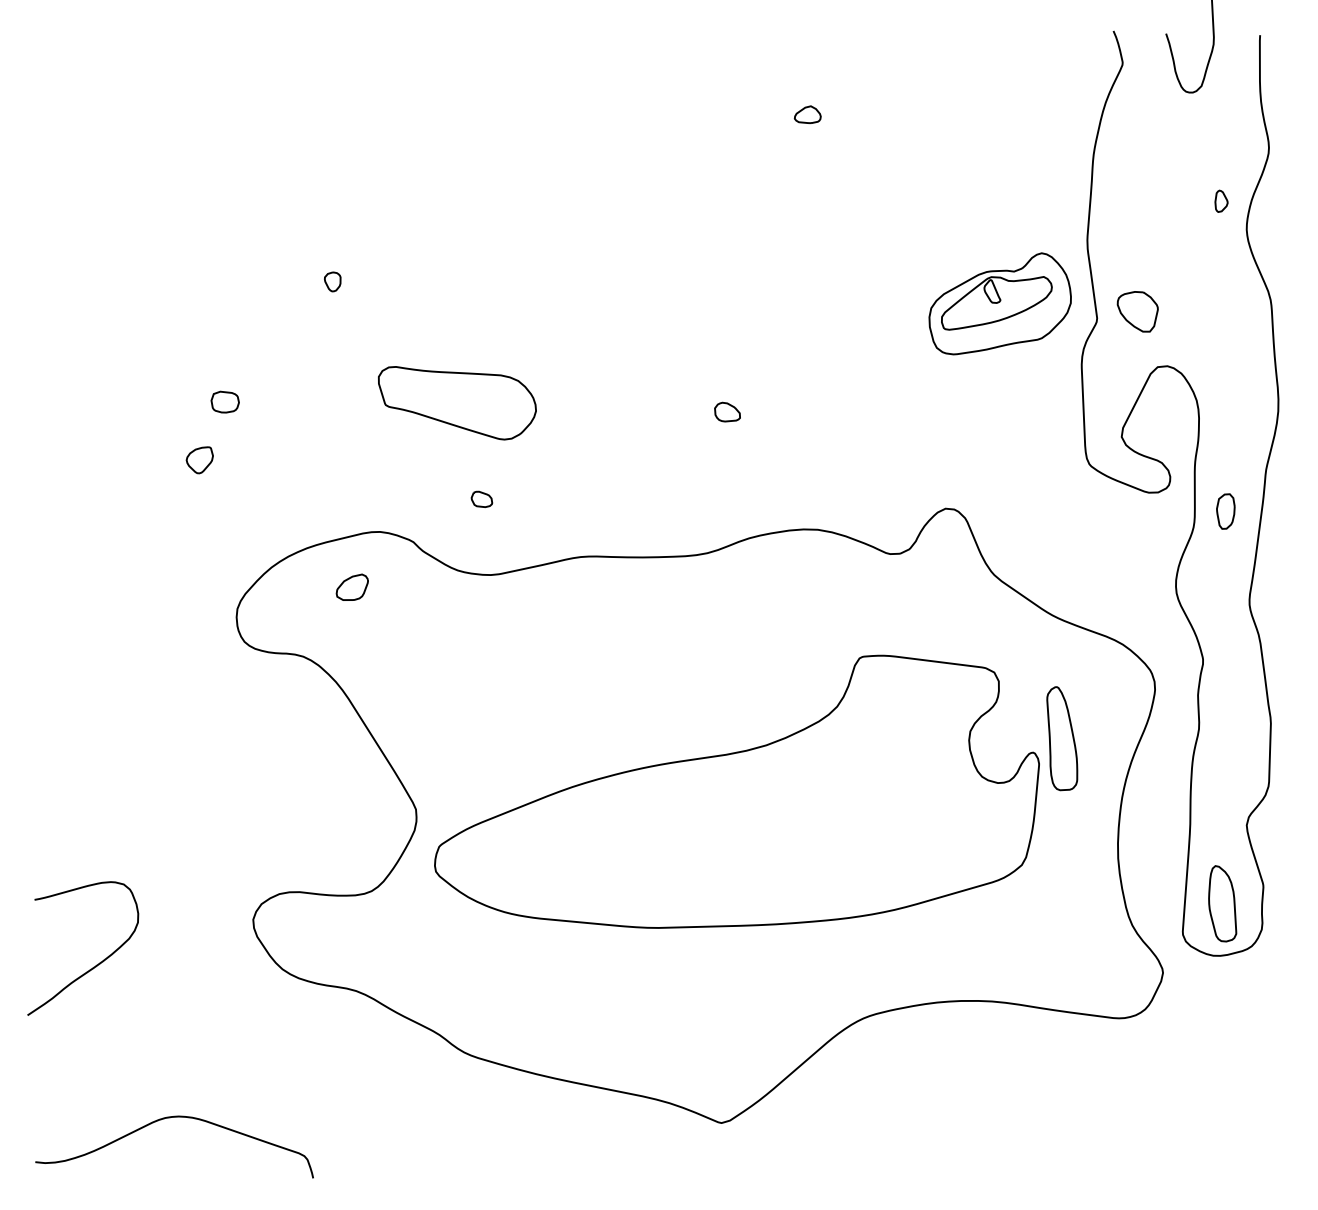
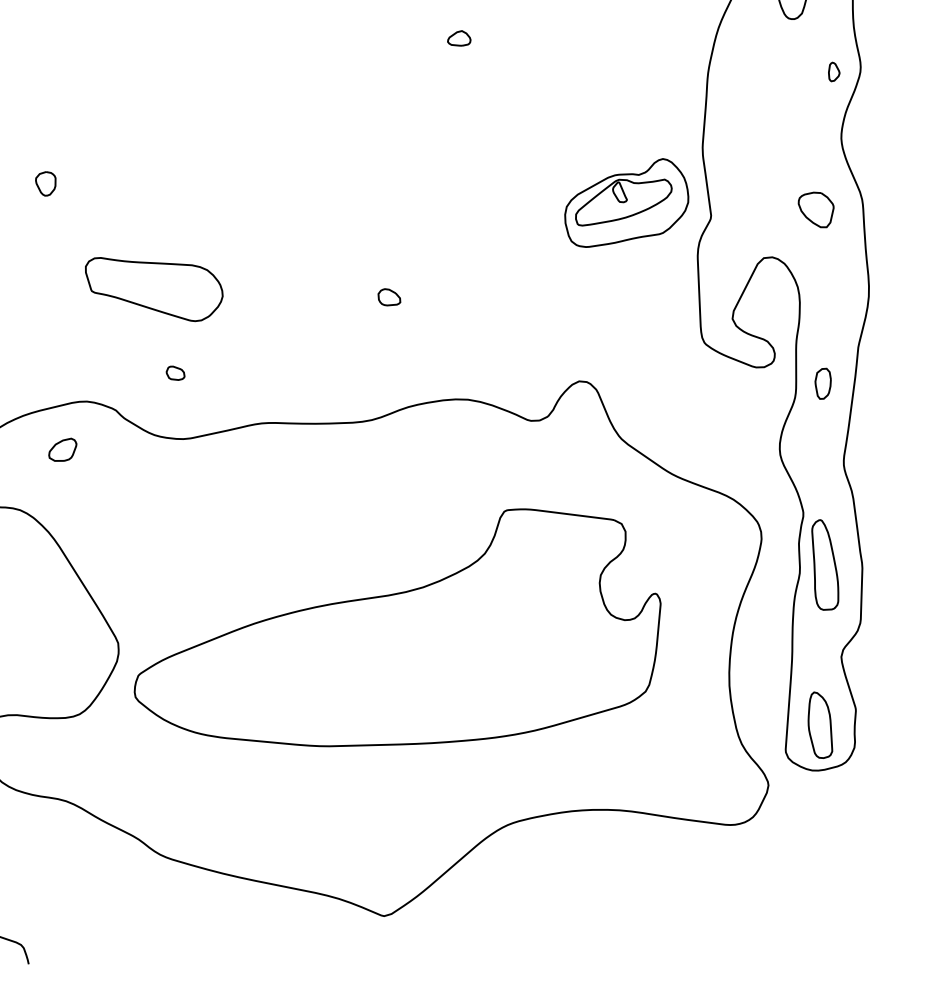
part: (1221, 200) -> (834, 71), moved
part: (332, 281) -> (45, 183), size x1.43
part: (1137, 311) -> (815, 209), moved
part: (1062, 738) -> (825, 564), moved

